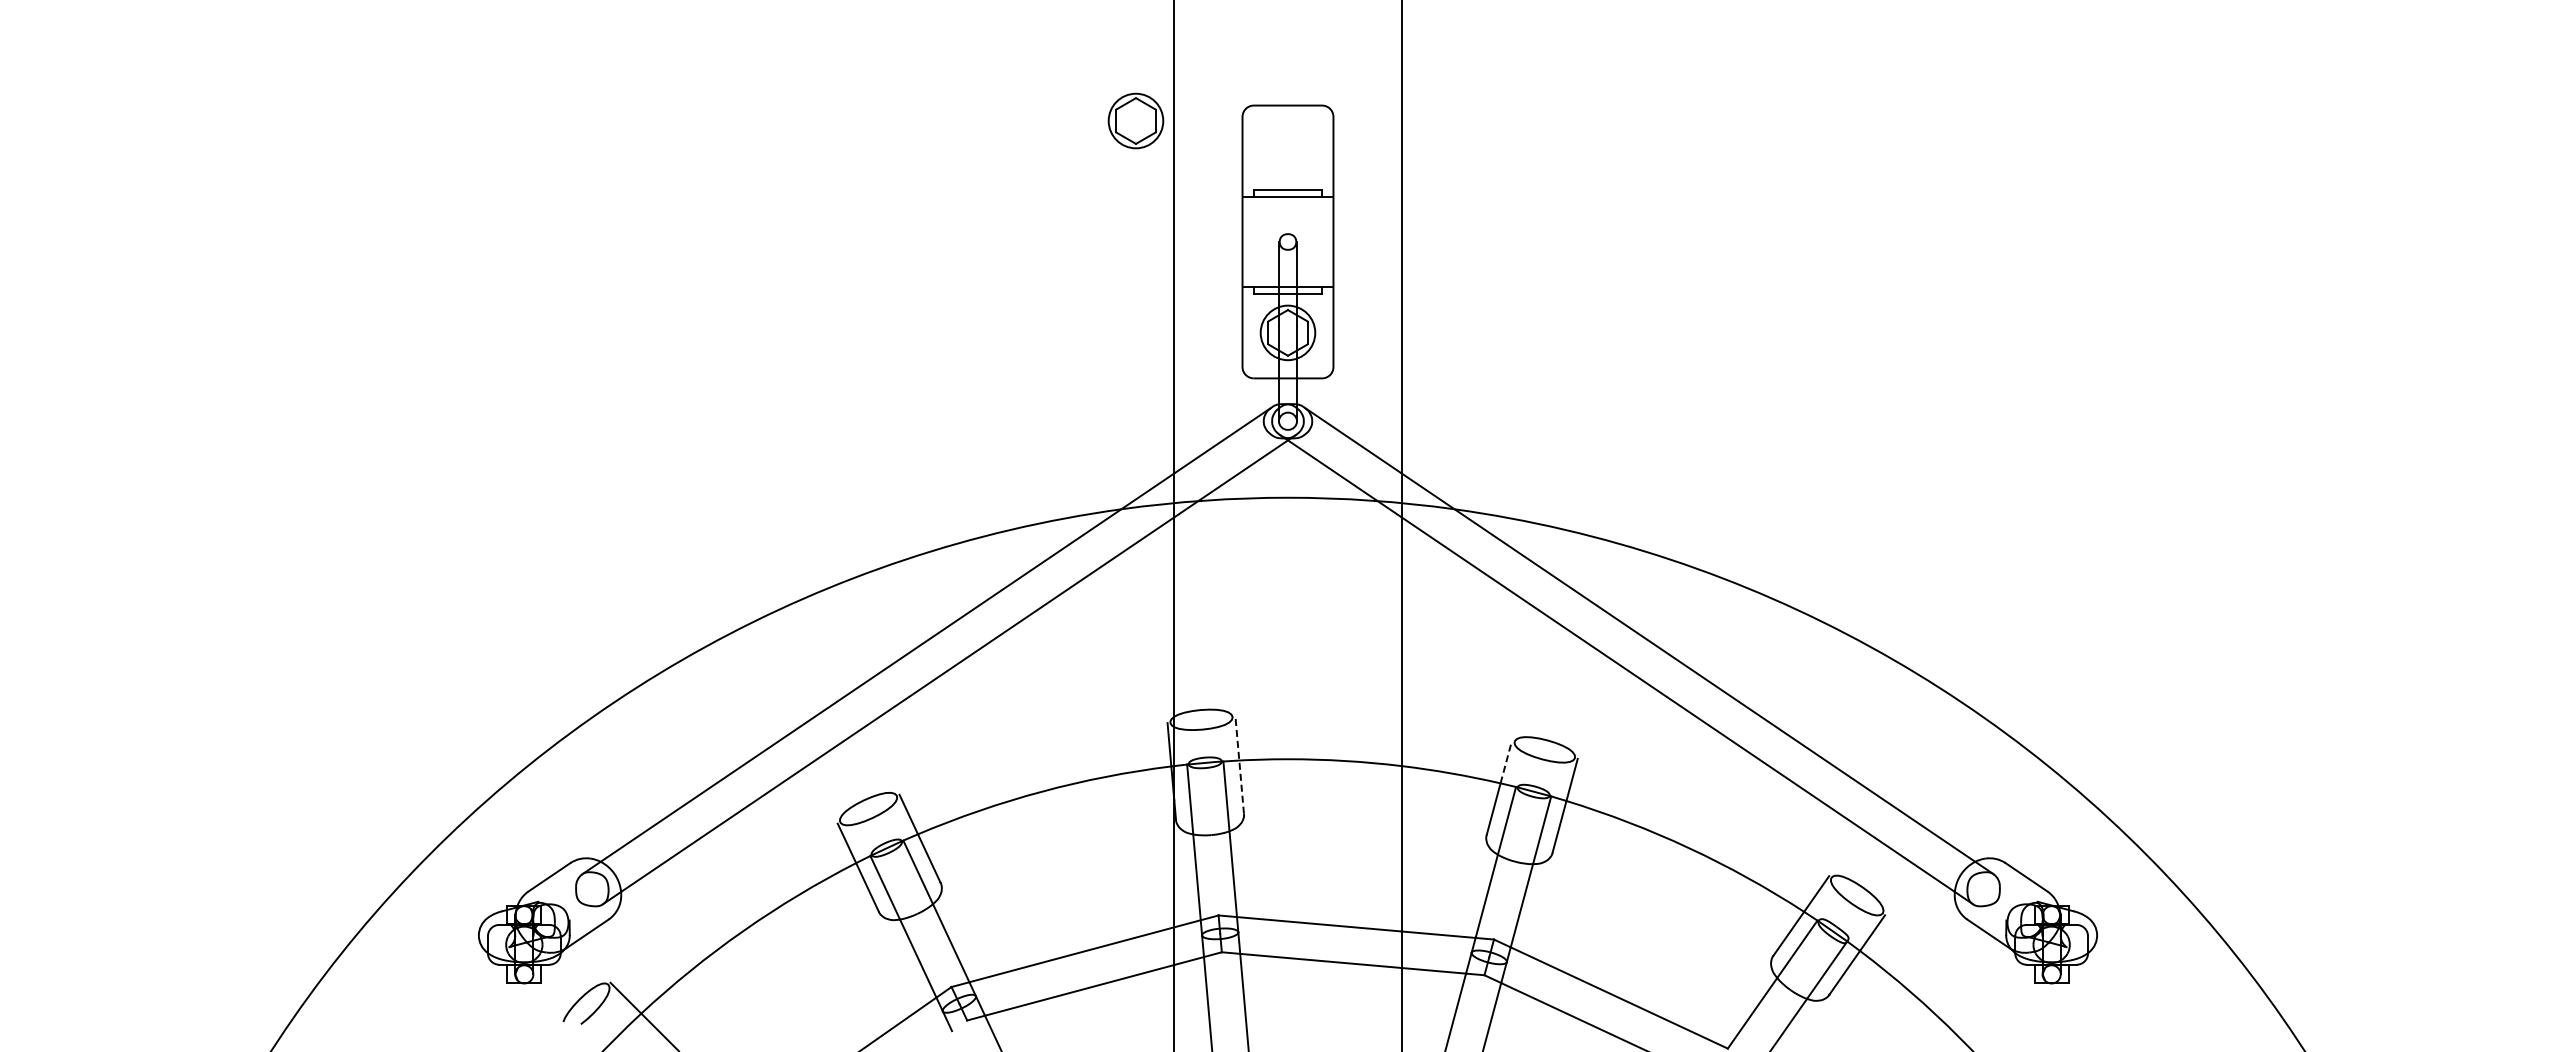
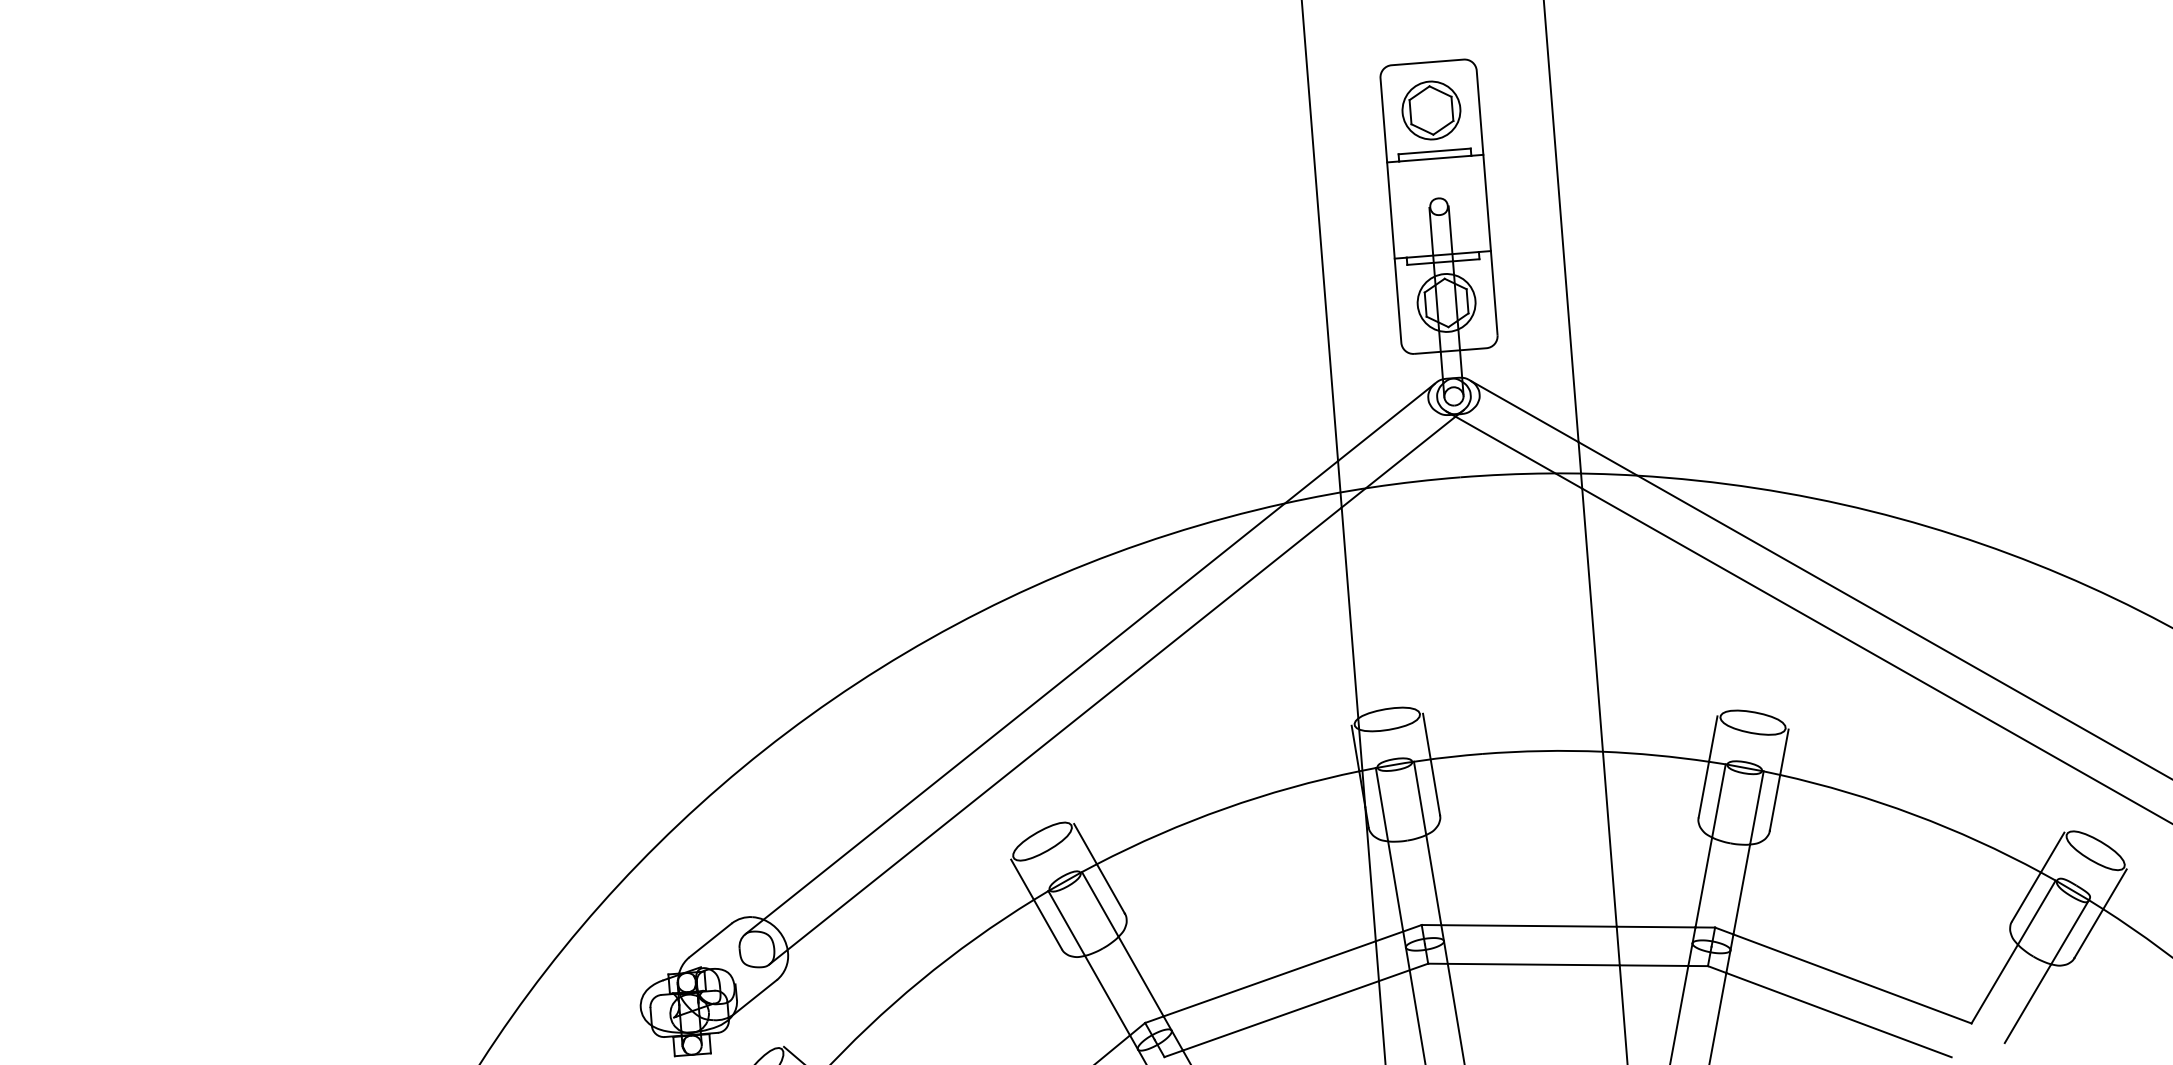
part: (1135, 120) -> (1430, 110), moved
line: (1506, 762) -> (1713, 739), dashed -> solid
line: (1239, 764) -> (1431, 763), dashed -> solid

